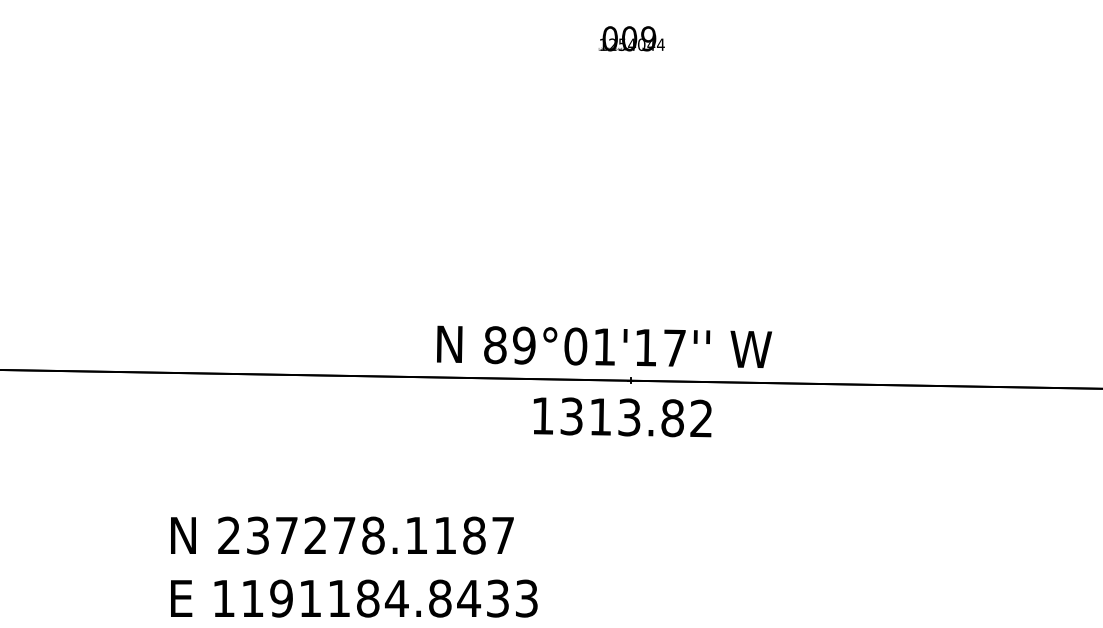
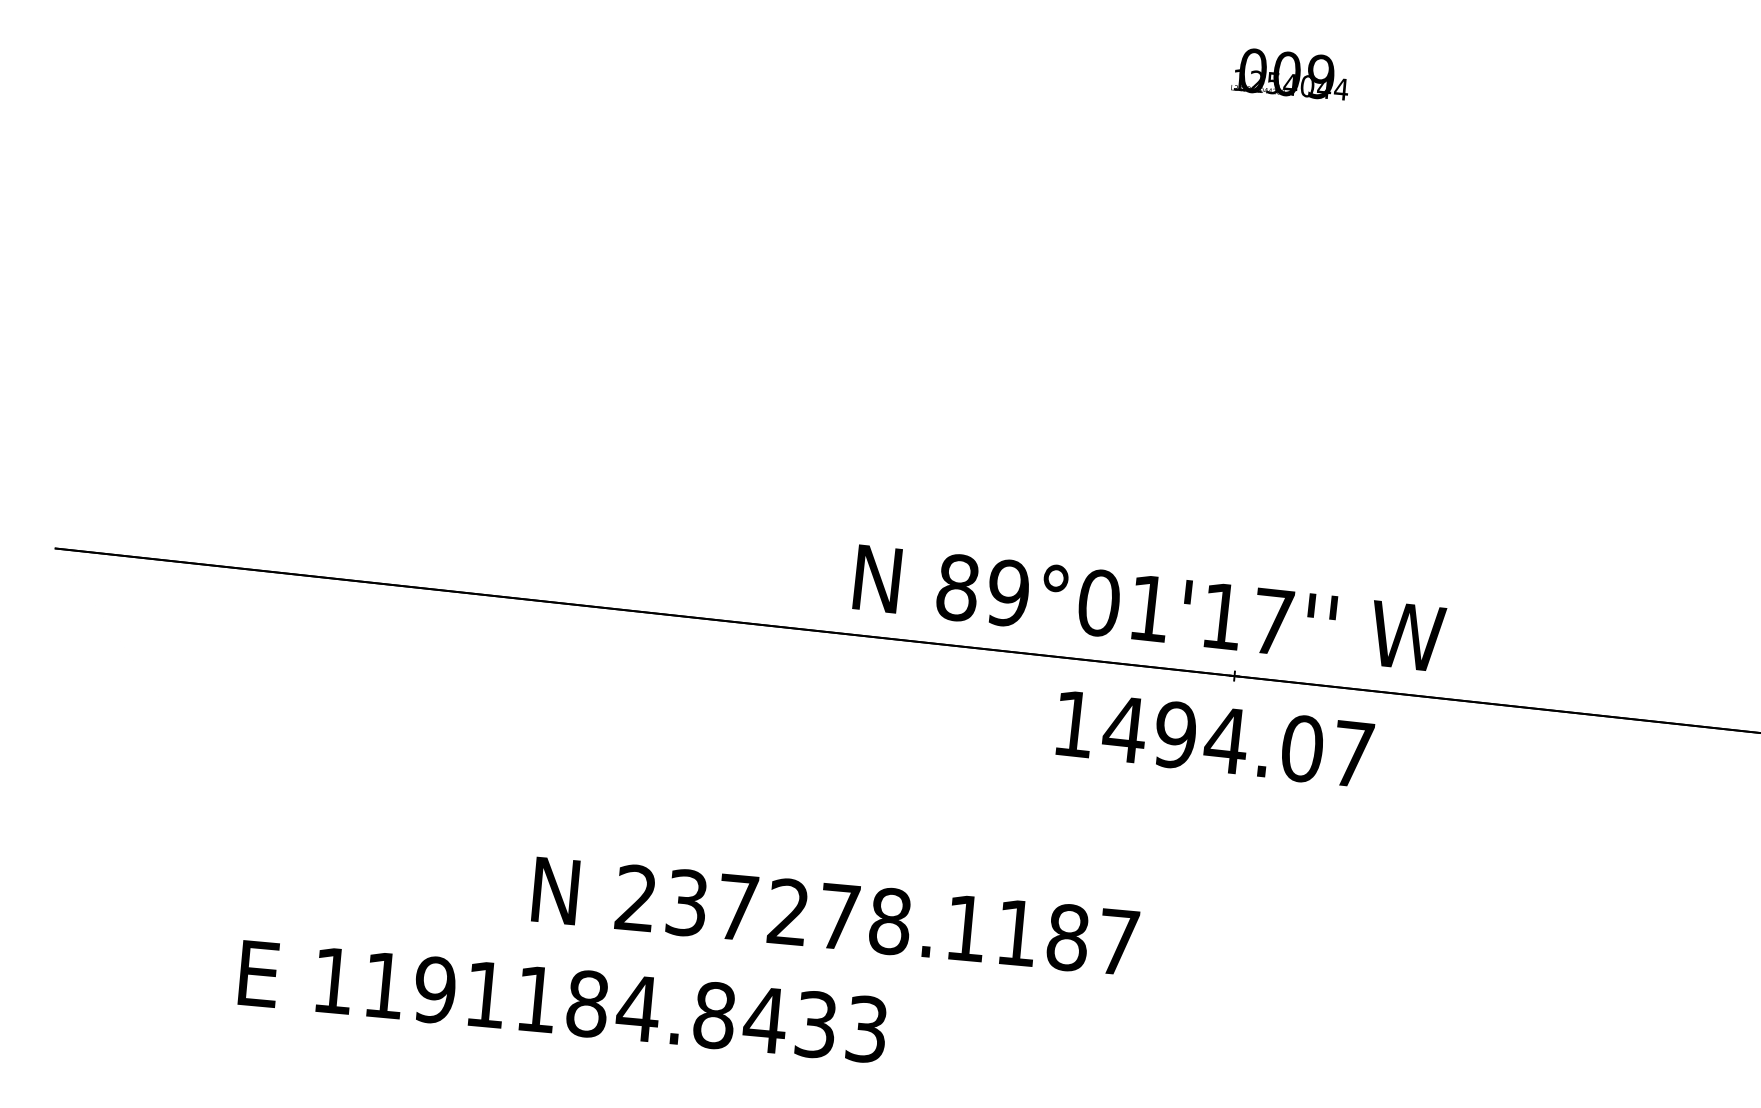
text: (604, 346) -> (1149, 607), moved
text: (635, 417) -> (1236, 741), 1313.82 -> 1494.07
text: (342, 535) -> (835, 916), moved
text: (354, 598) -> (563, 1001), moved

